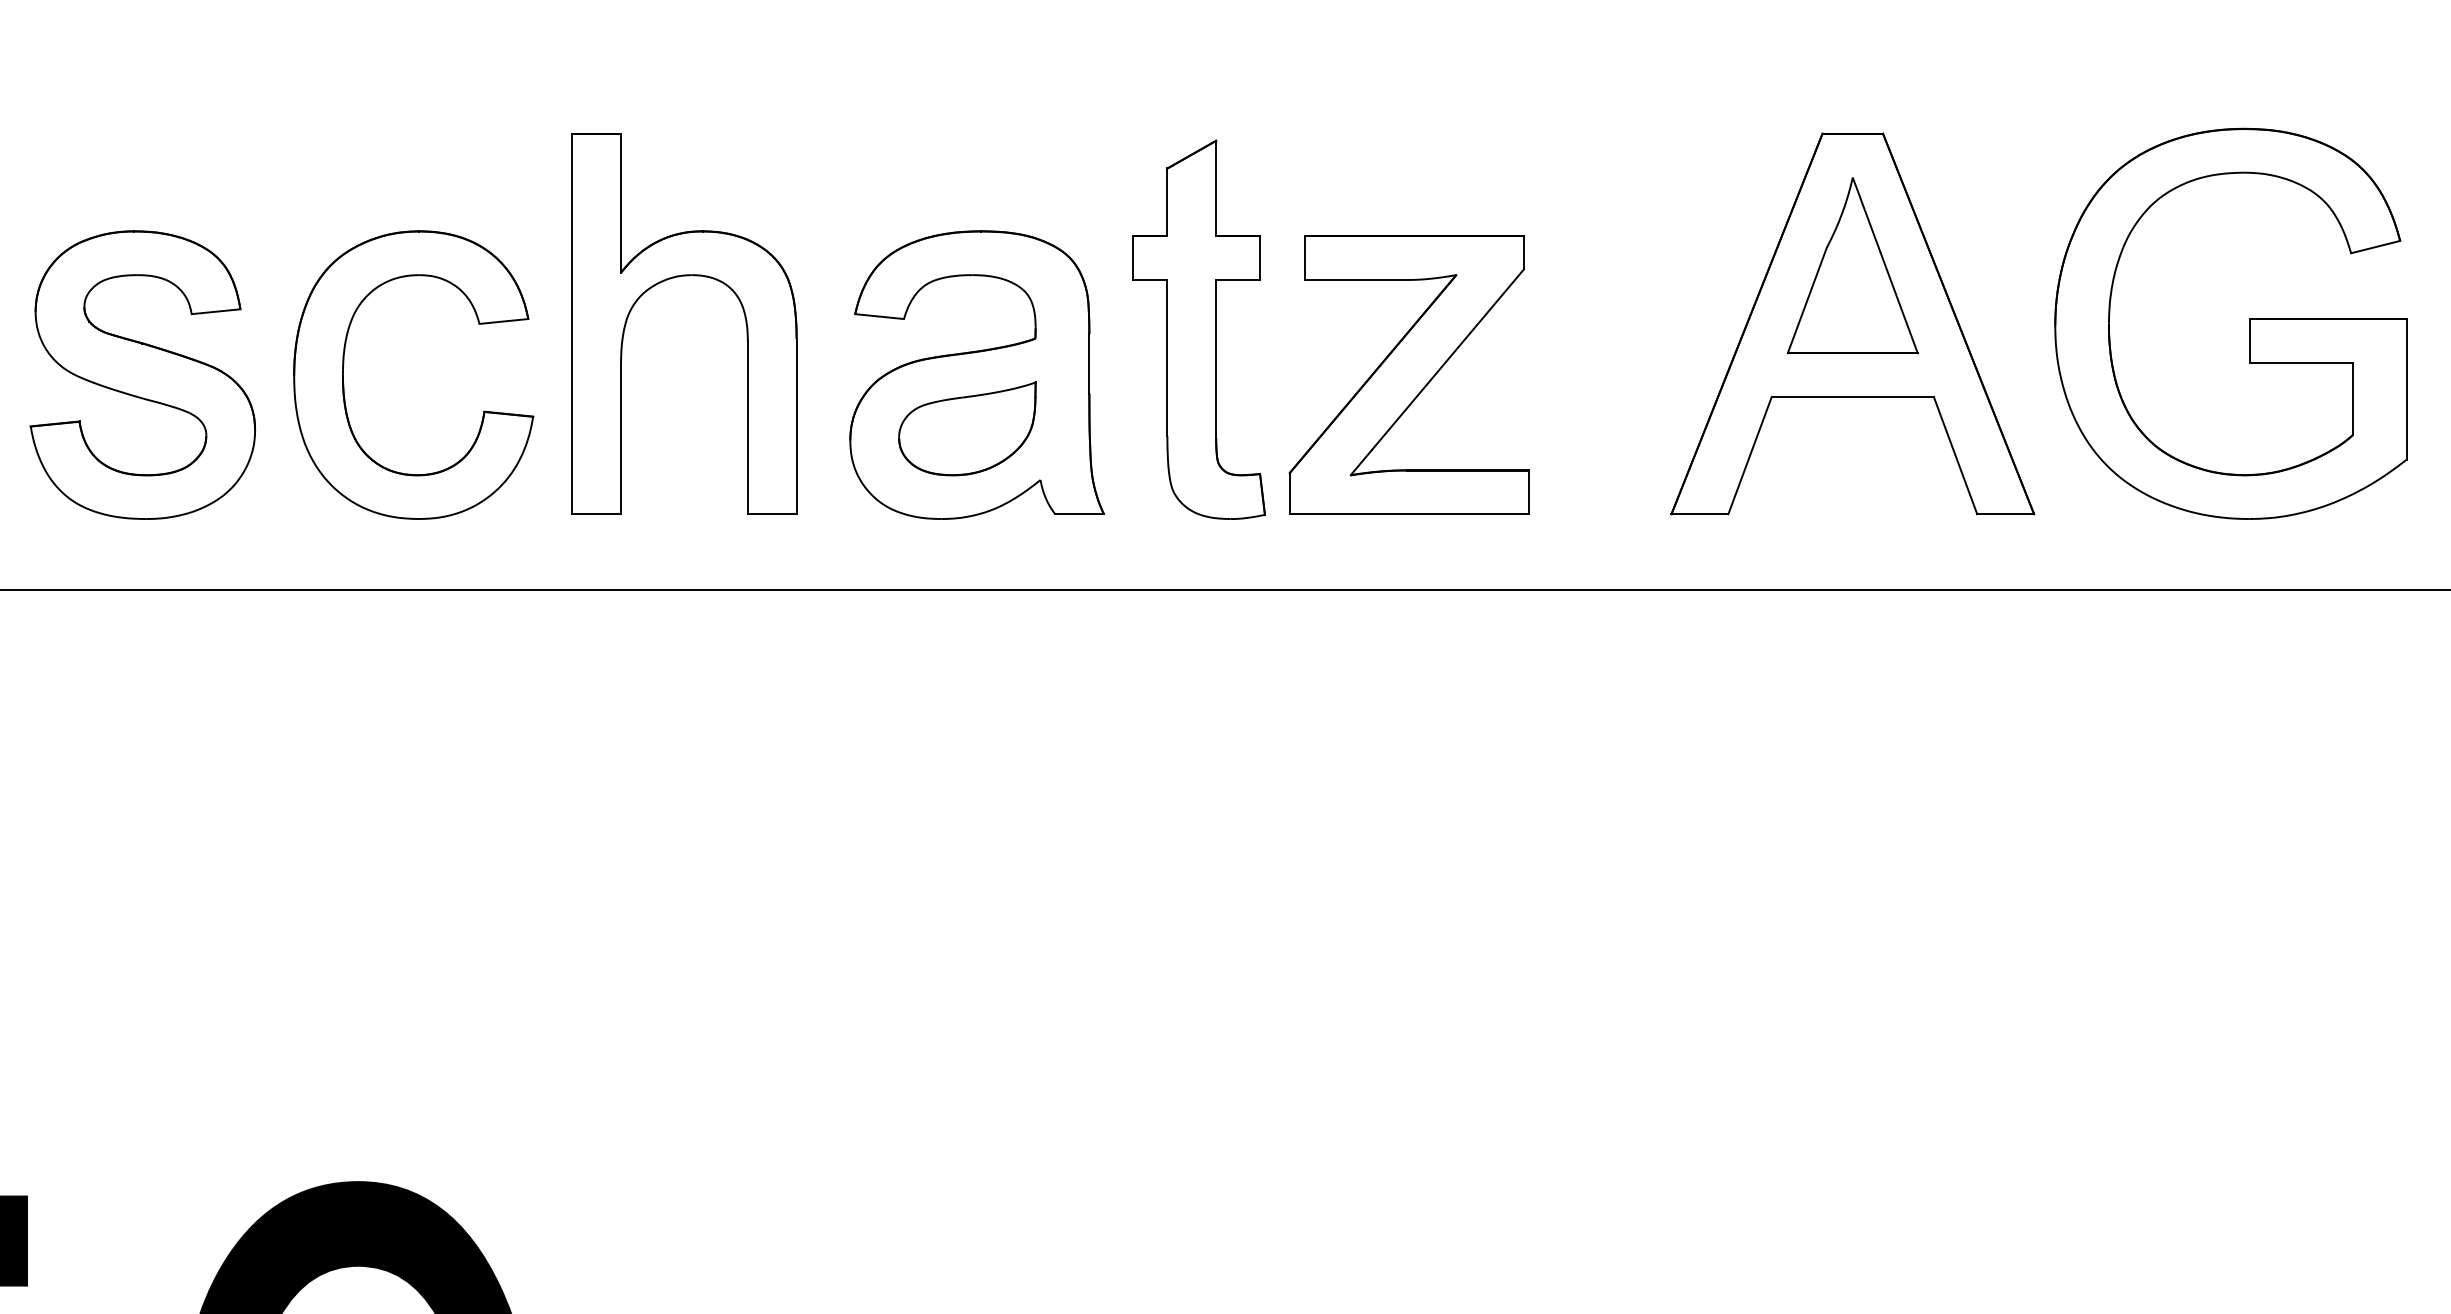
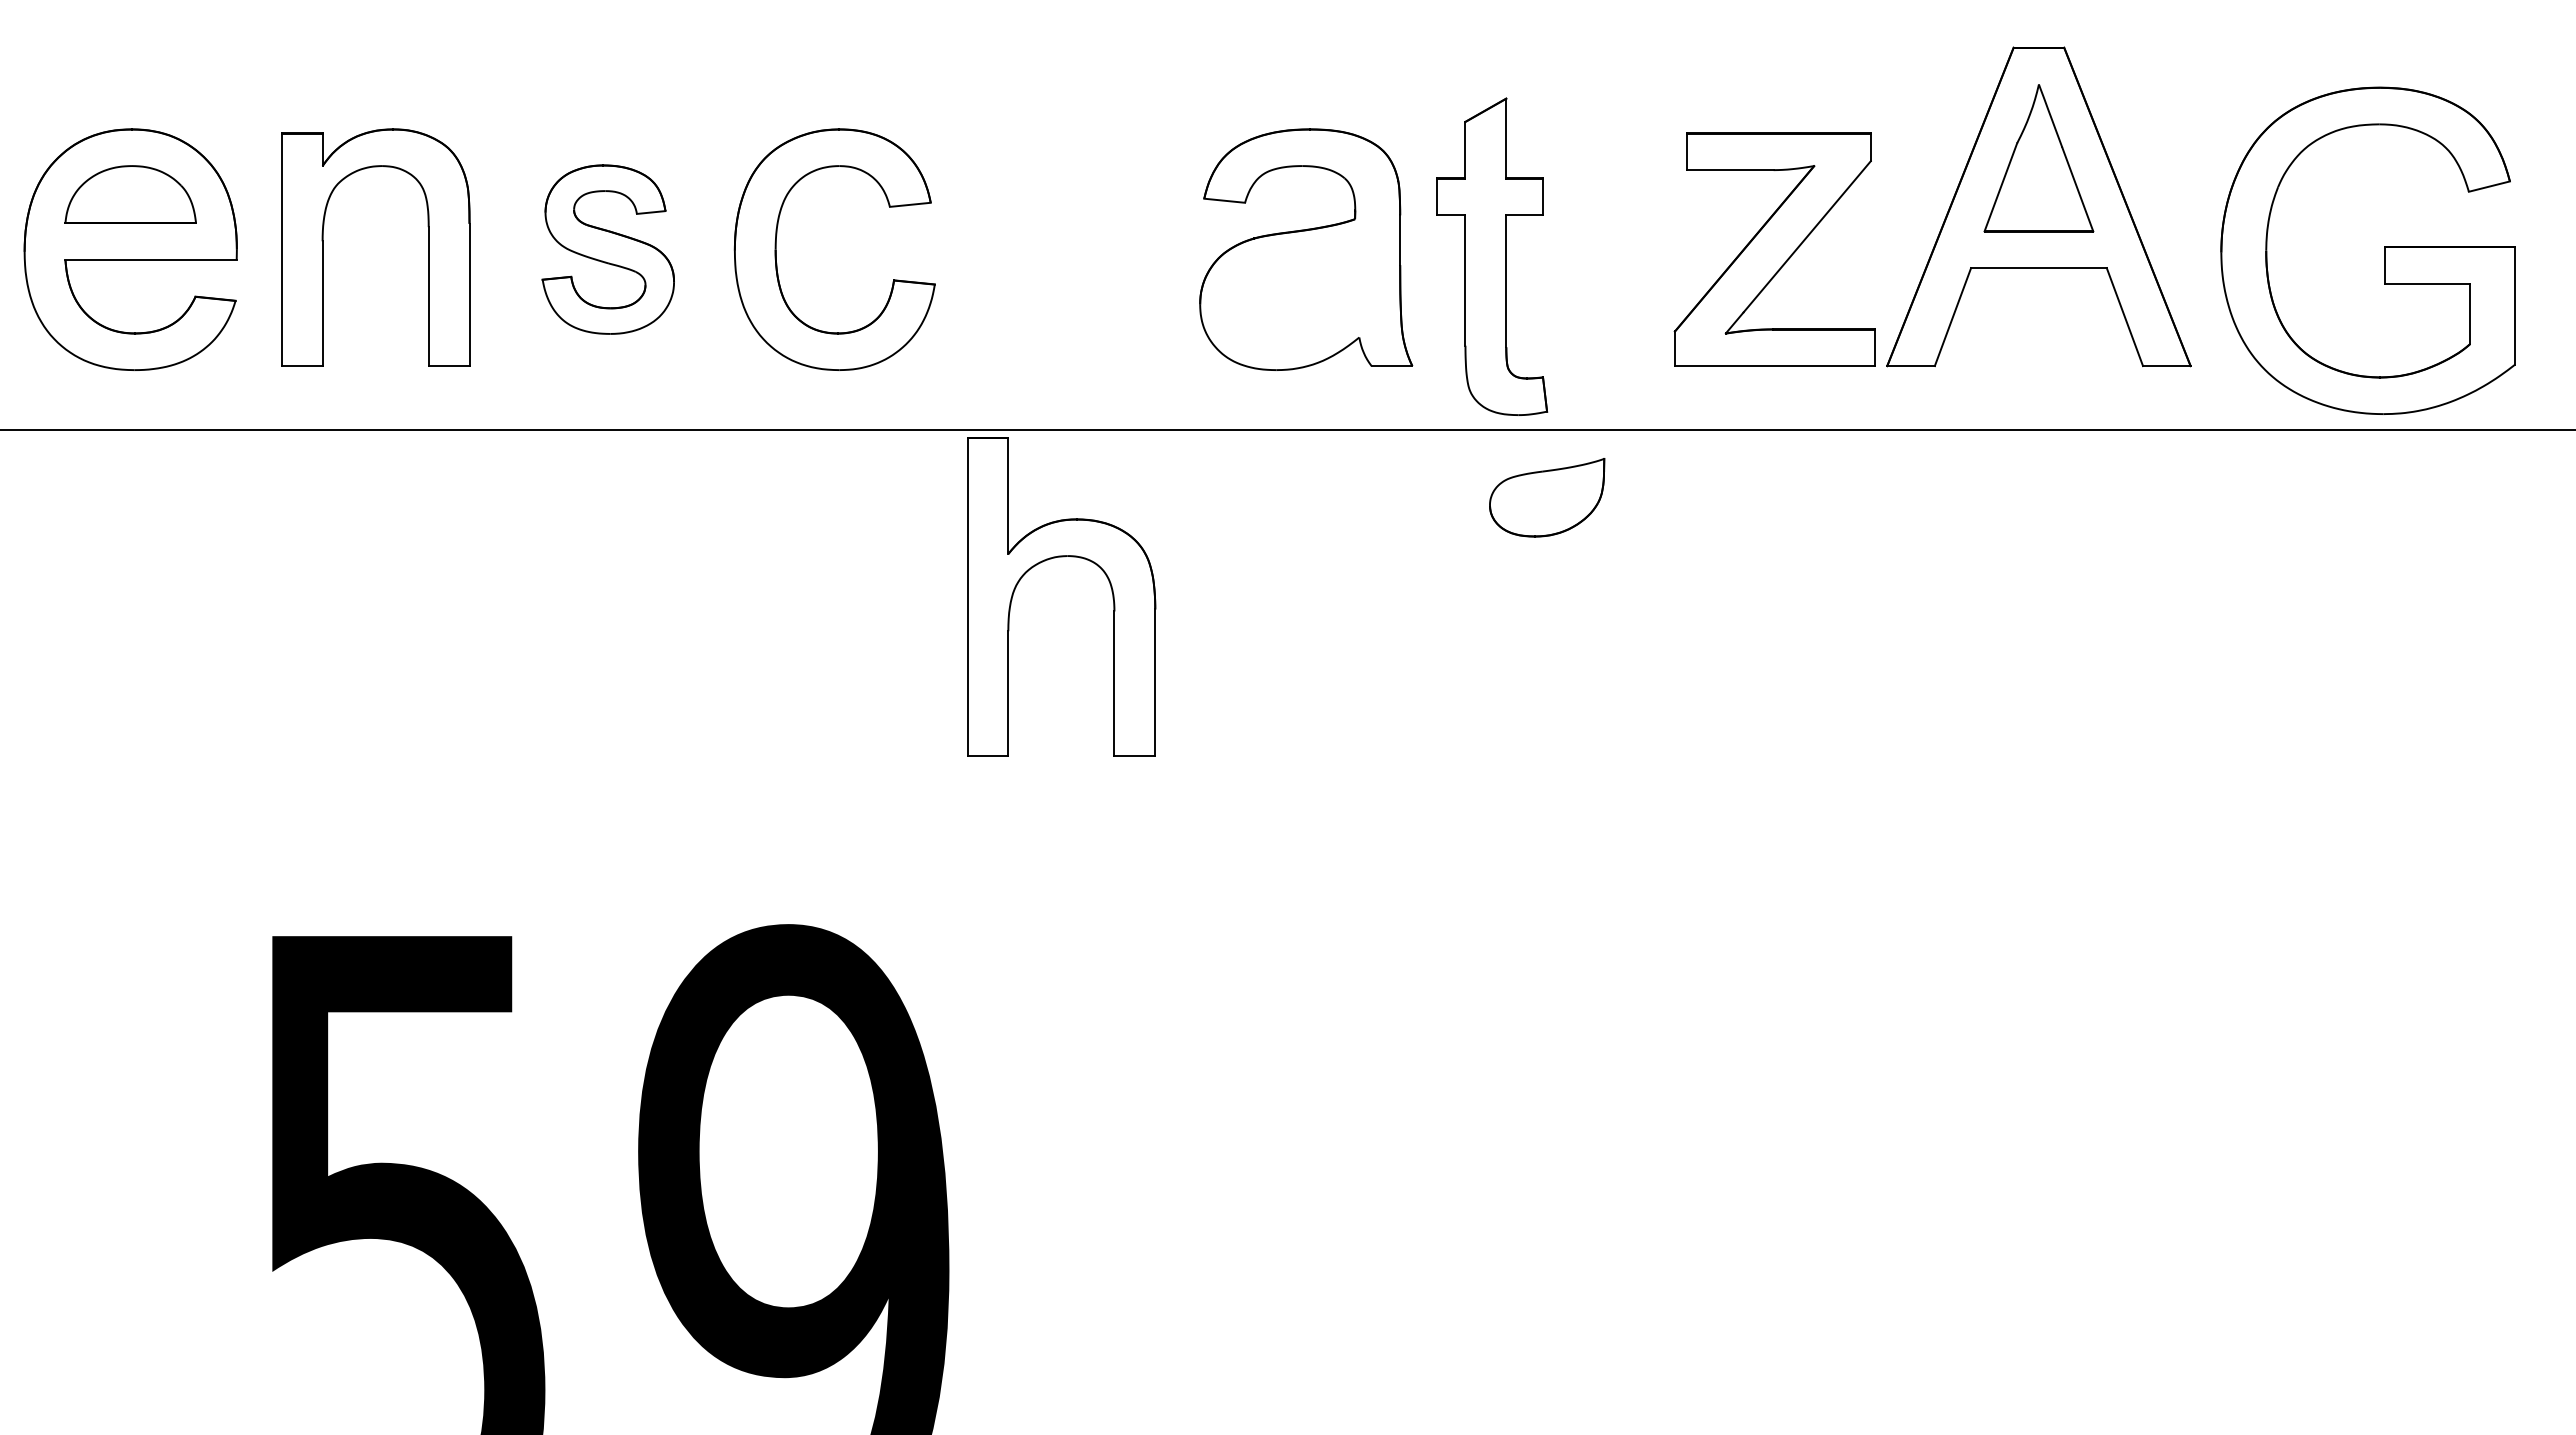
part: (669, 280) -> (1048, 560), moved
part: (2250, 323) -> (2384, 250), moved
part: (1199, 329) -> (1492, 256), moved
part: (143, 374) -> (608, 249), size x0.7
part: (1408, 374) -> (1774, 249), moved
part: (967, 428) -> (1547, 497), moved

